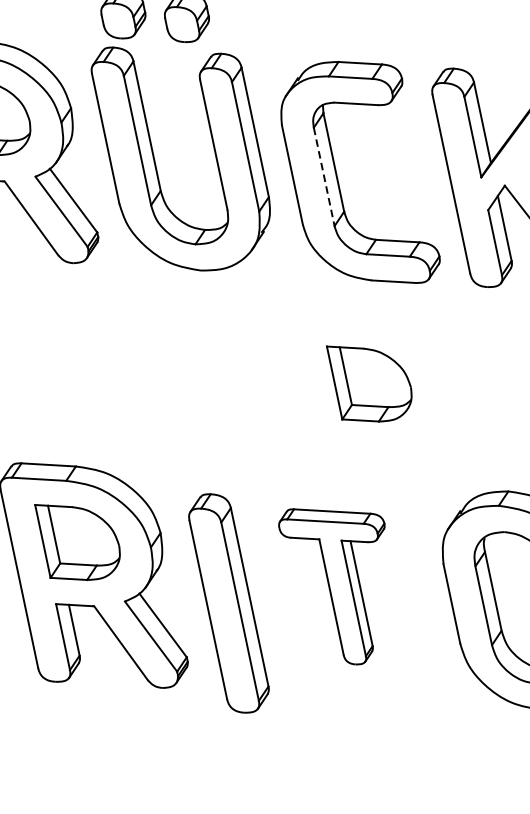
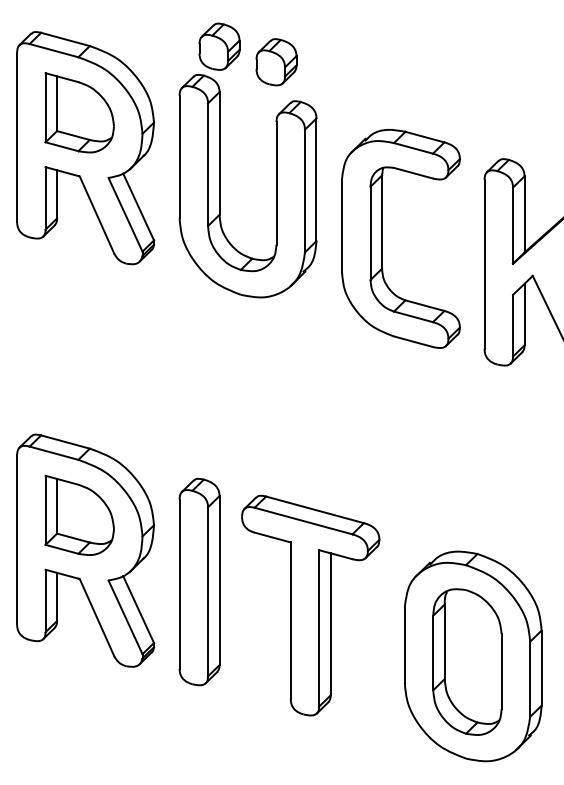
line: (324, 177) -> (370, 233), dashed -> solid
part: (371, 379) -> (374, 426), removed
part: (343, 582) -> (310, 605), size x1.43
part: (228, 602) -> (199, 581), moved

